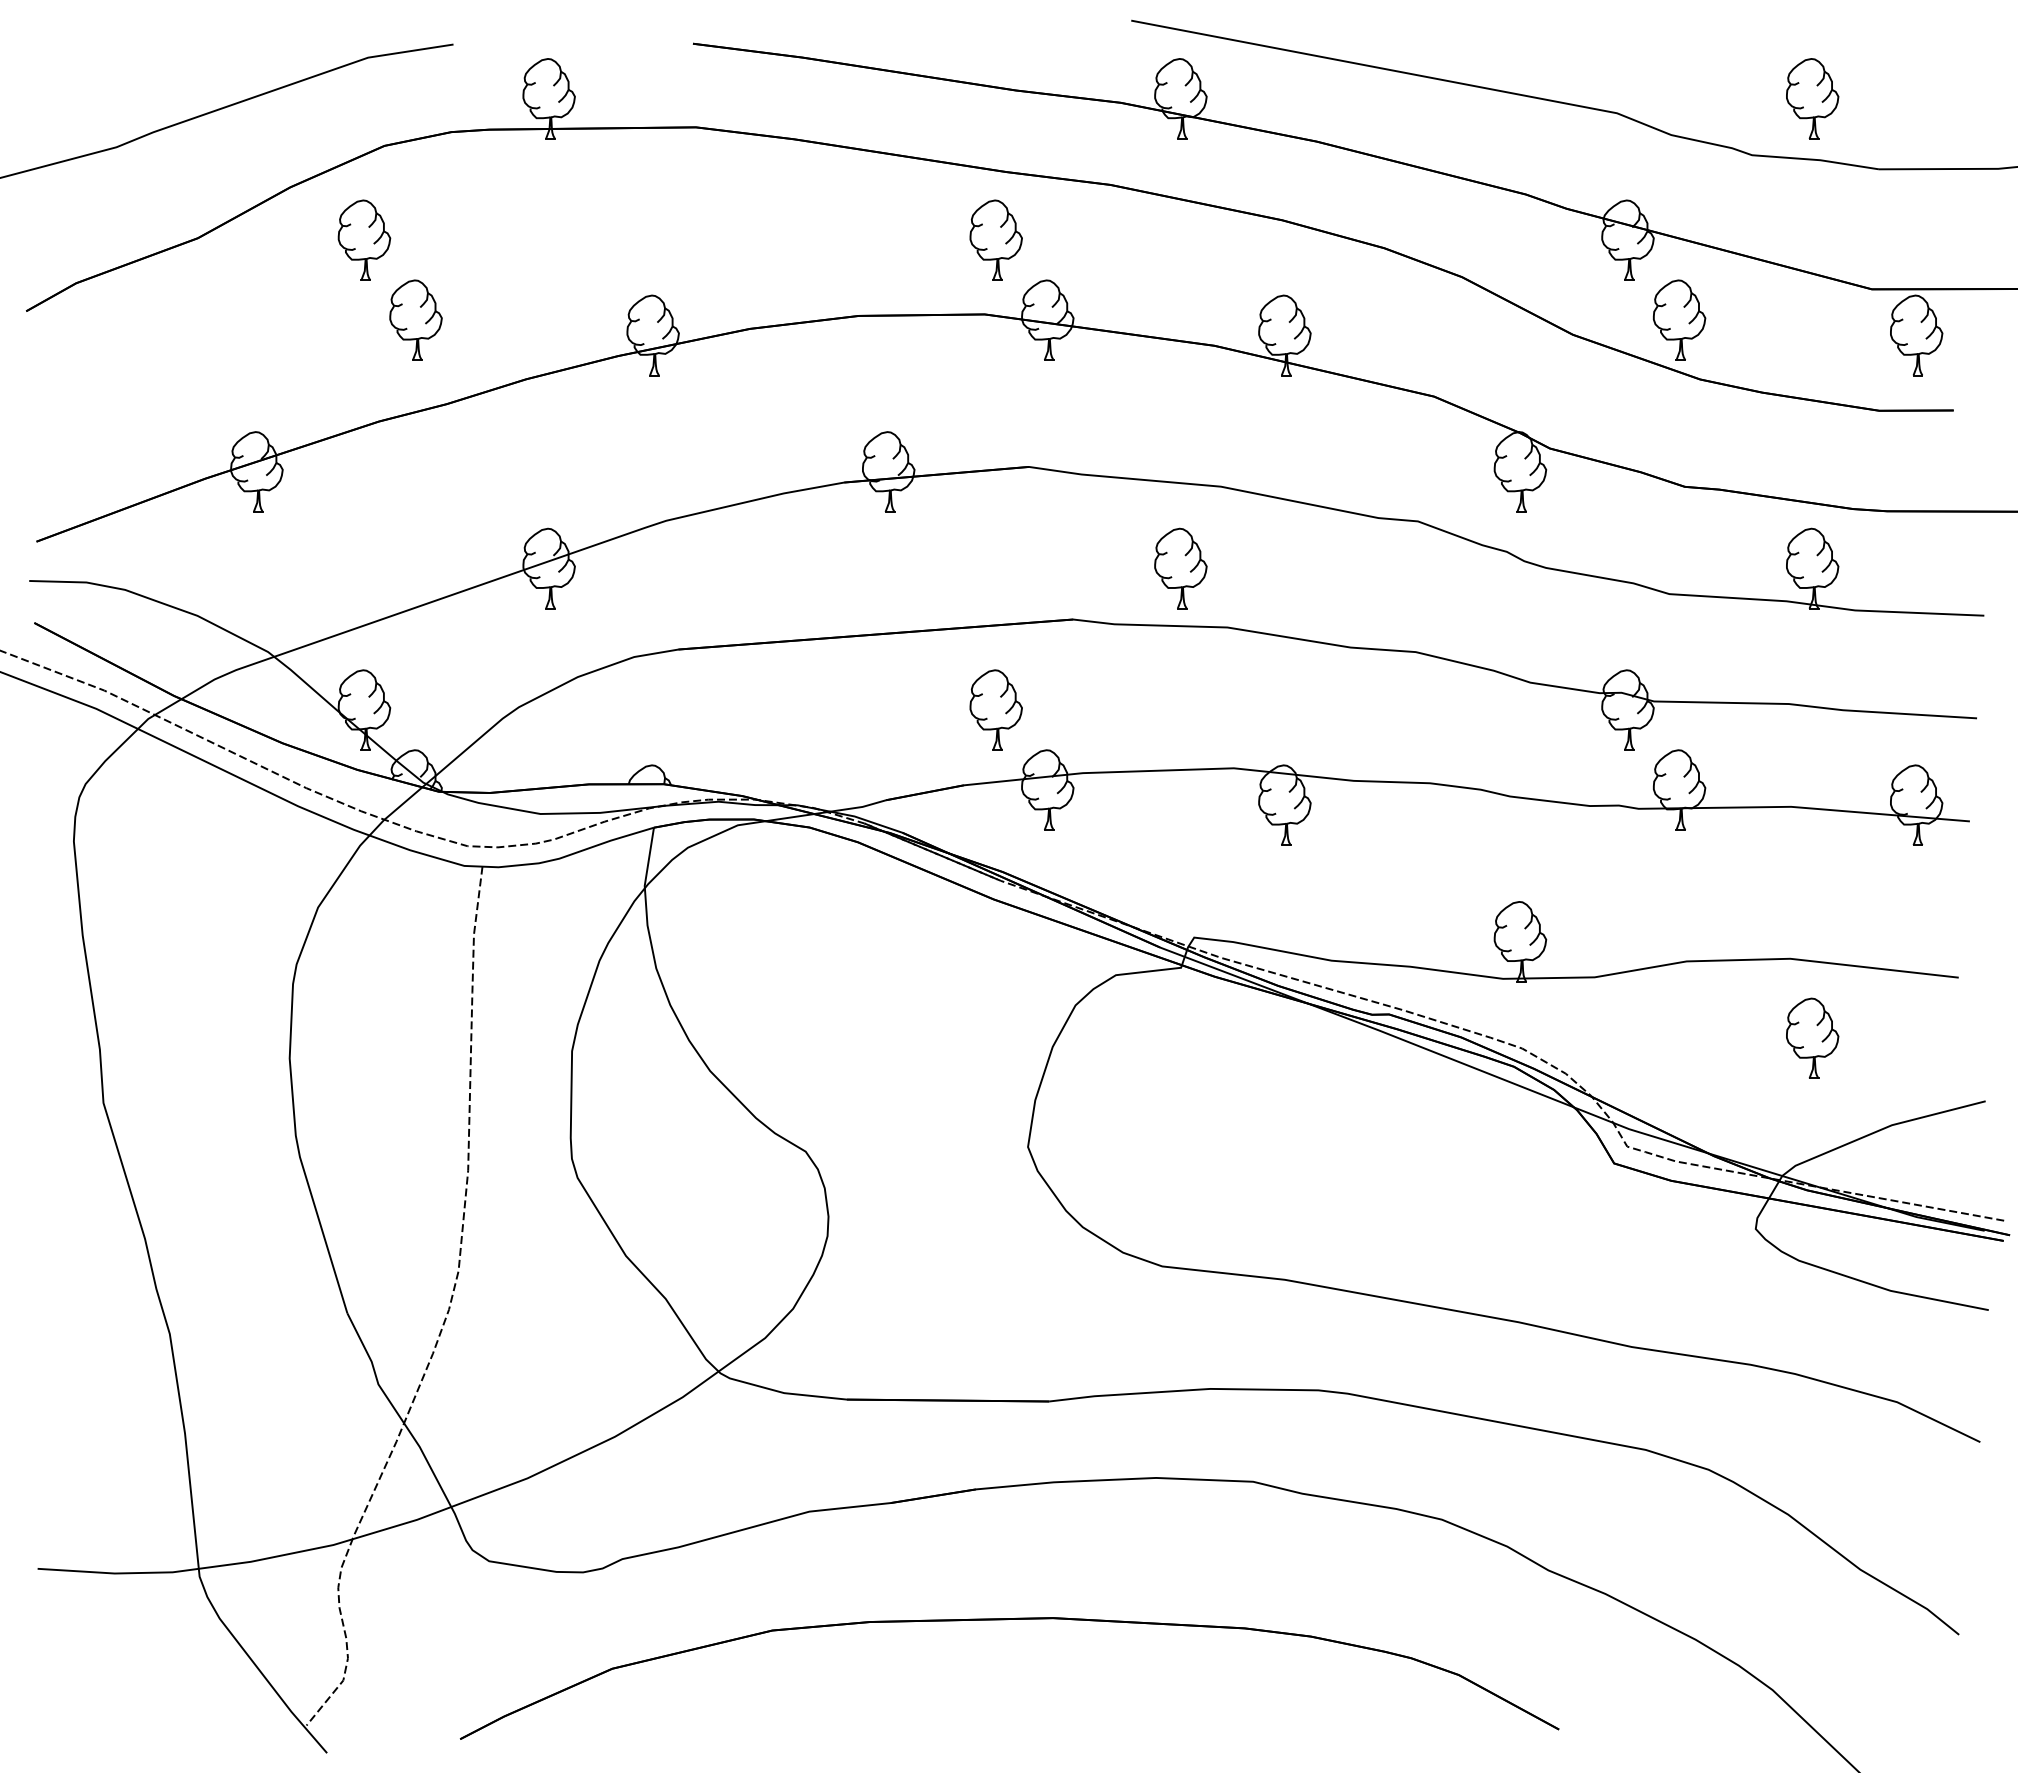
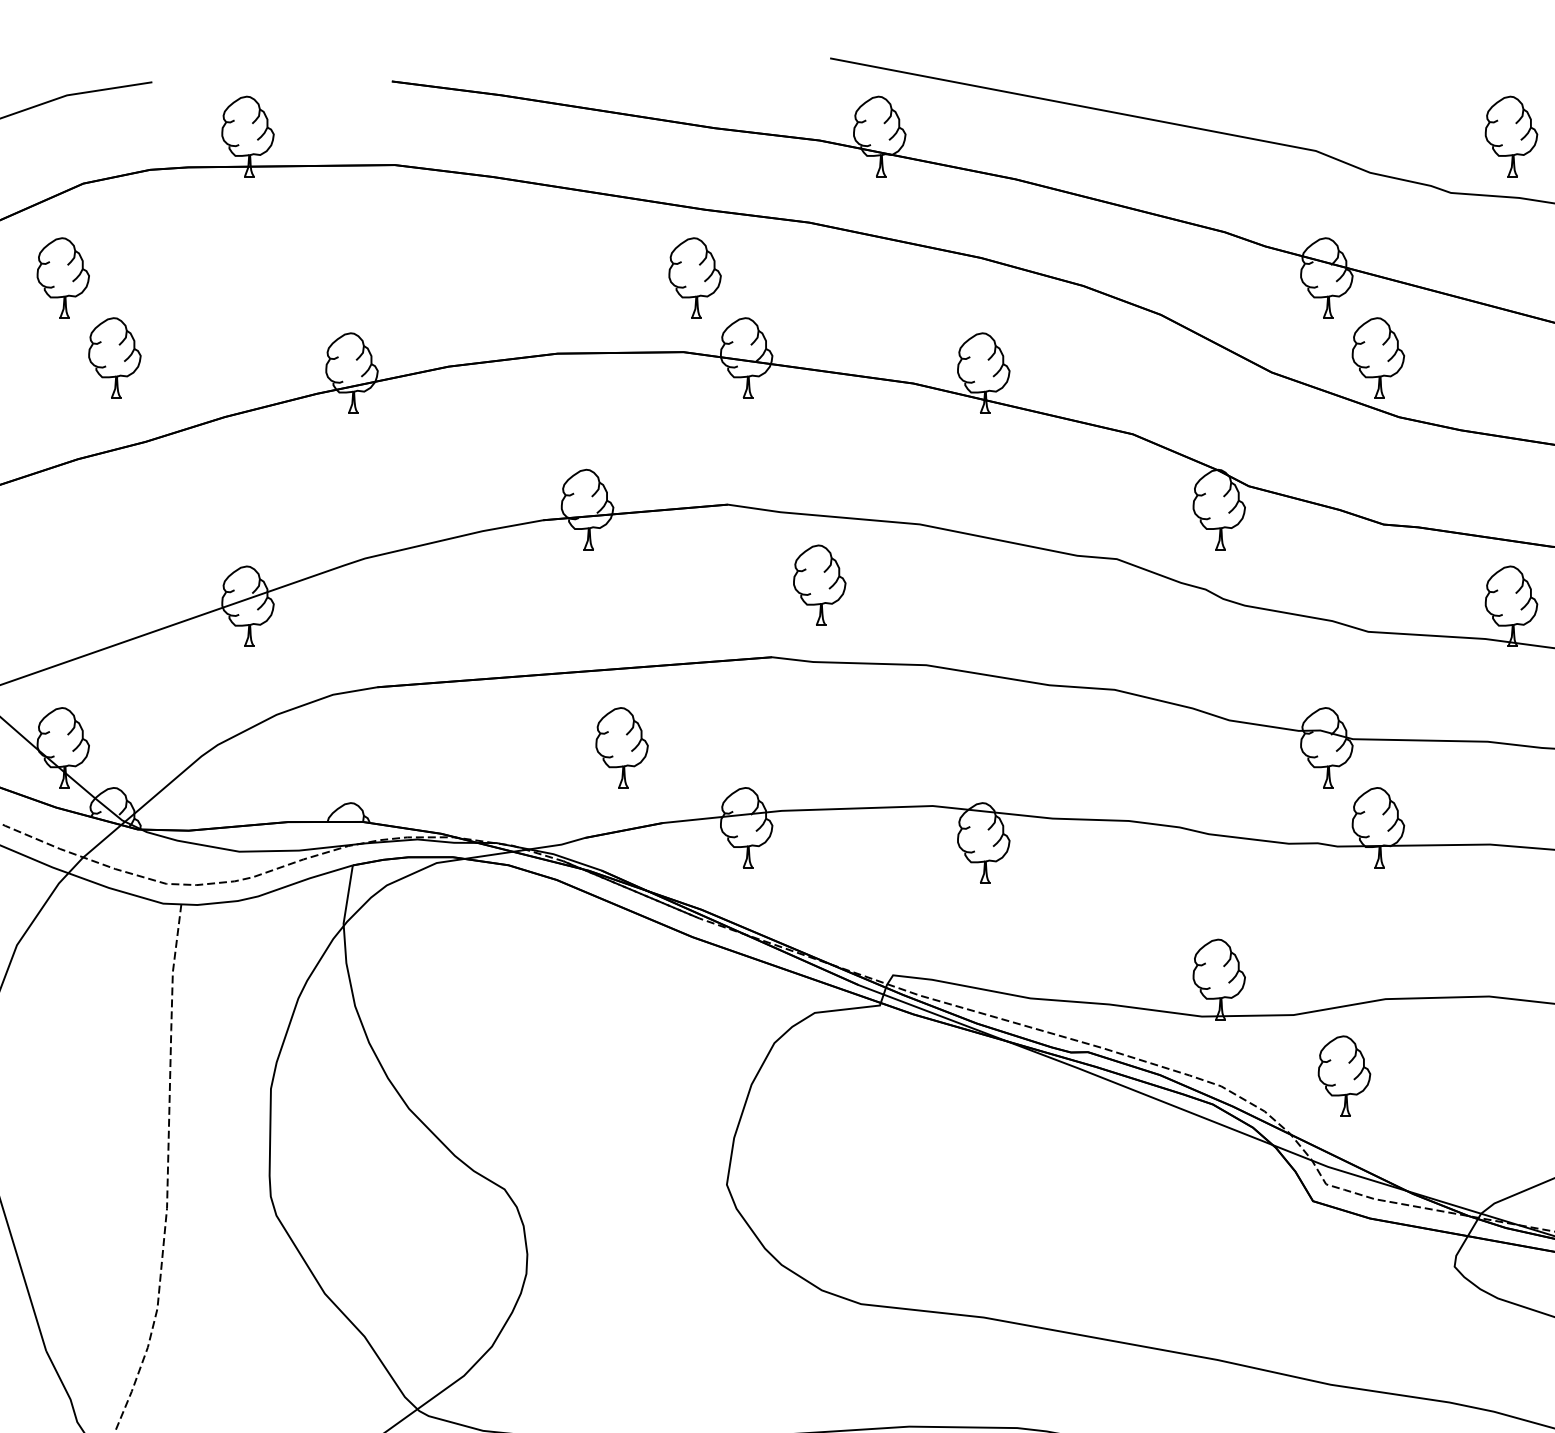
part: (1180, 568) -> (819, 585), moved
part: (995, 709) -> (621, 747), moved
part: (1812, 1037) -> (1344, 1075), moved

